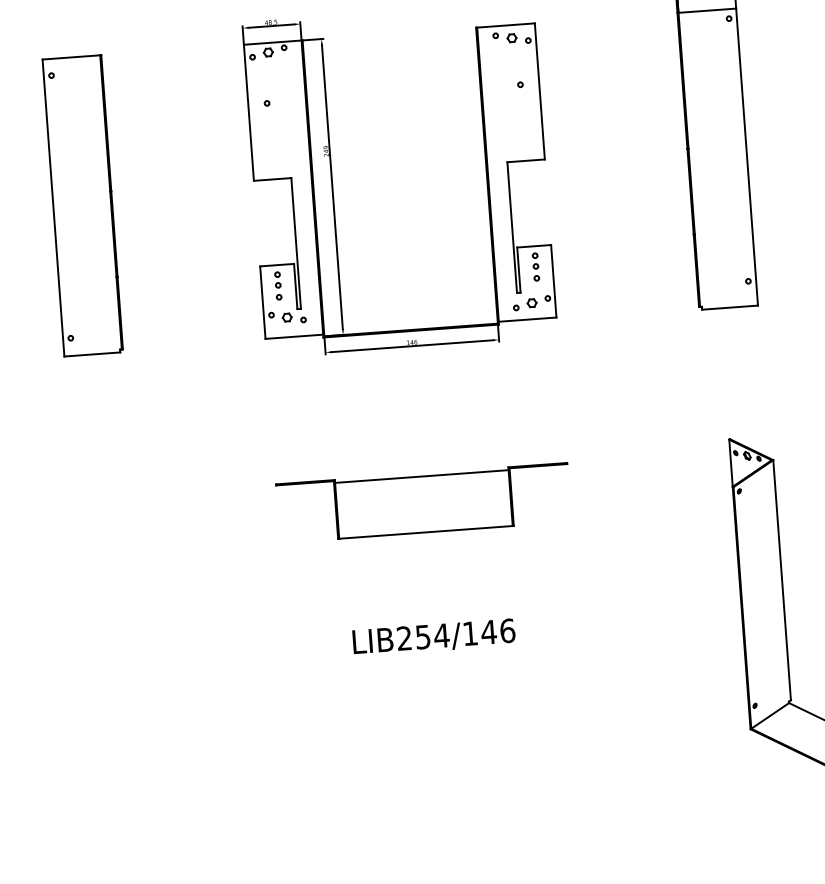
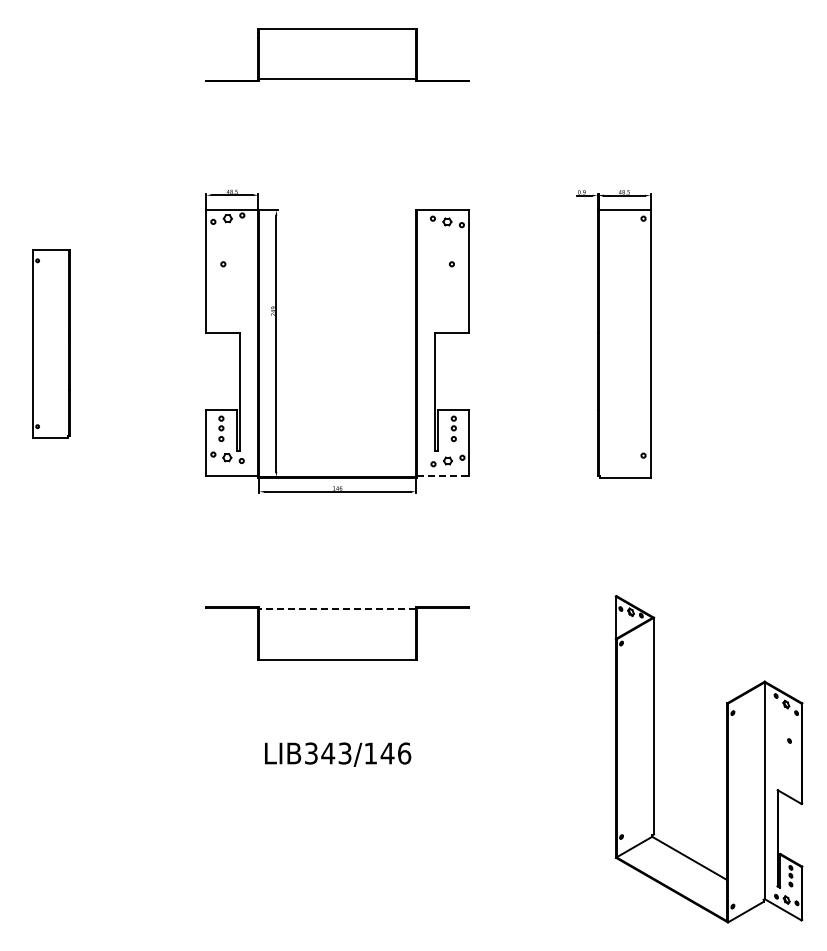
part: (83, 205) -> (51, 343), size x0.7
line: (528, 319) -> (443, 475), solid -> dashed
line: (421, 476) -> (337, 609), solid -> dashed
text: (423, 637) -> (328, 753), LIB254/146 -> LIB343/146

